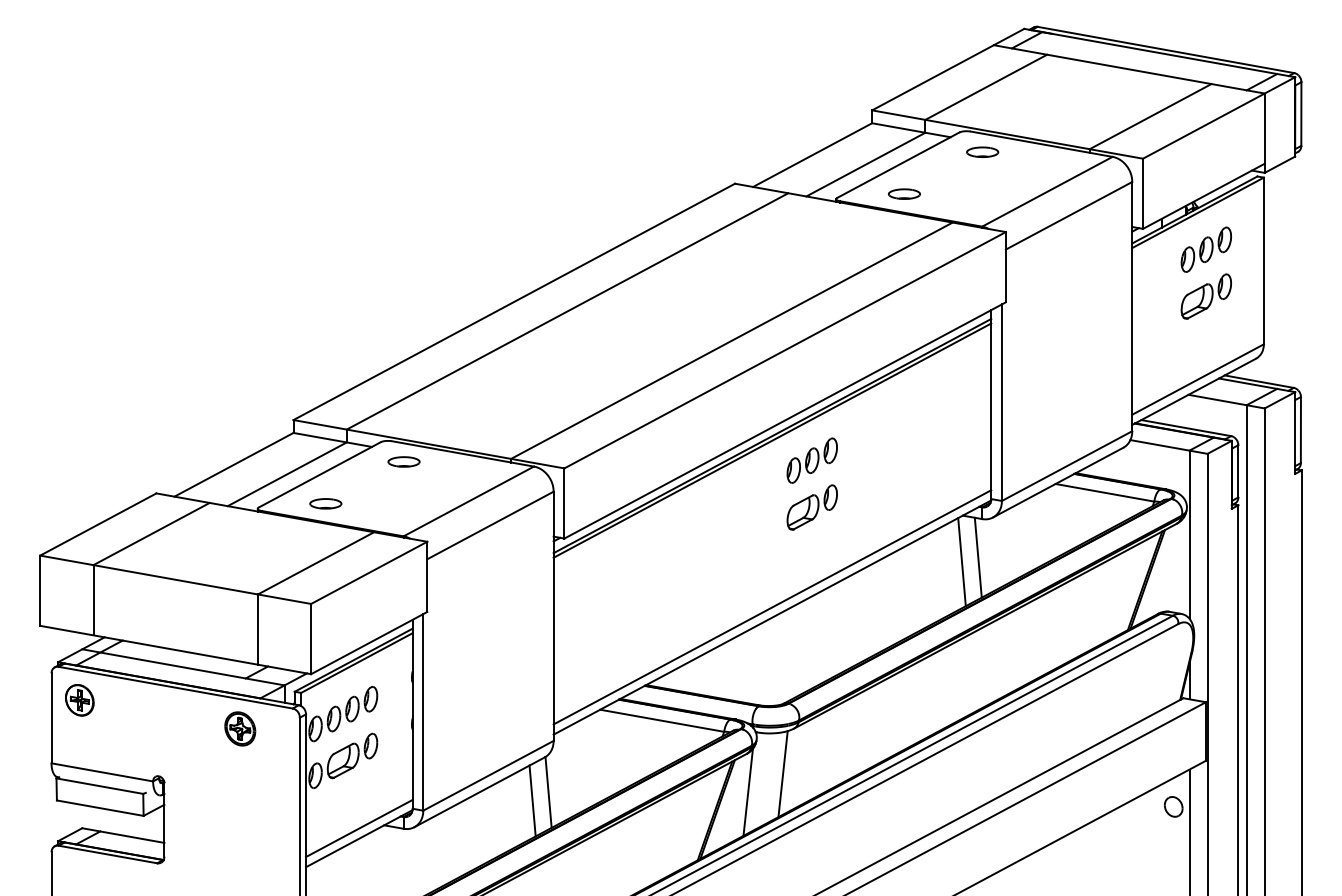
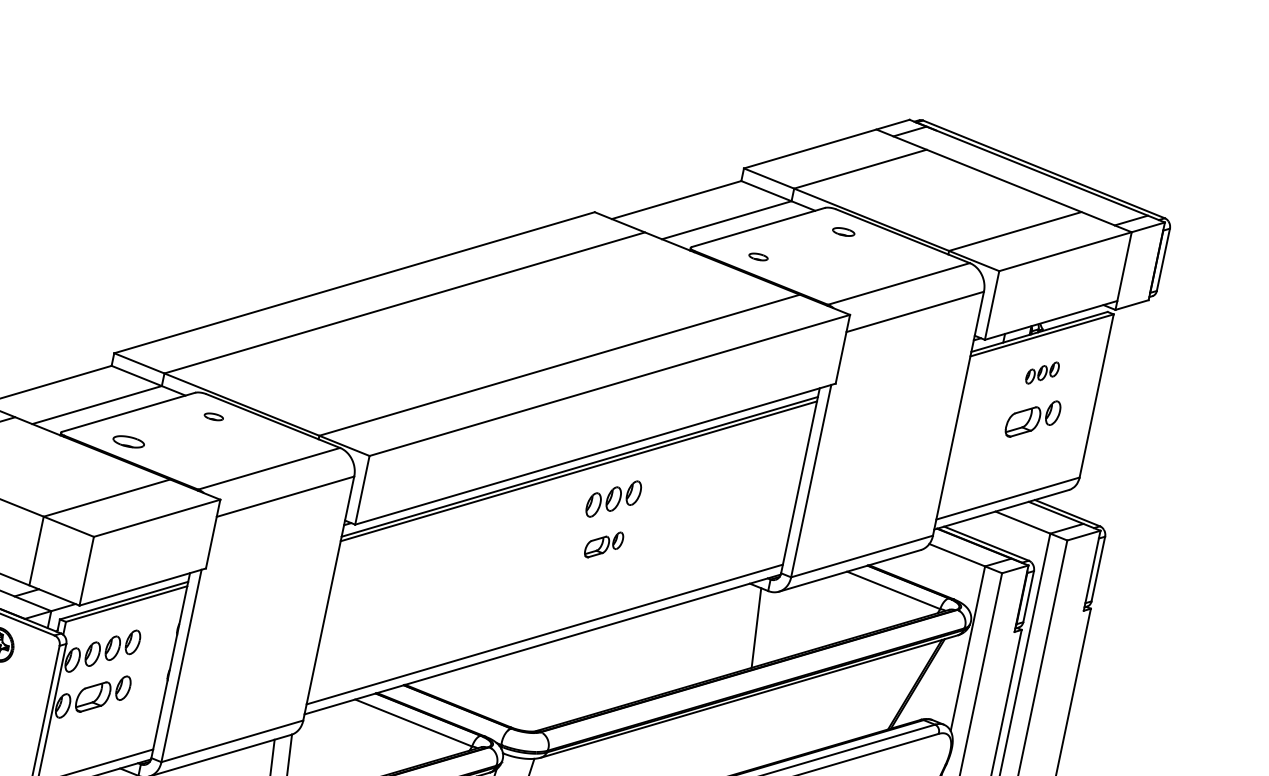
part: (982, 151) -> (843, 231), size x0.7
part: (904, 193) -> (758, 256), size x0.6
part: (1205, 249) -> (1041, 372), size x0.6
part: (403, 461) -> (213, 416), size x0.6
part: (811, 507) -> (603, 544), size x0.7
line: (961, 562) -> (739, 629), removed

